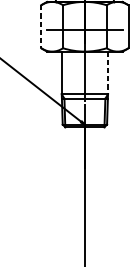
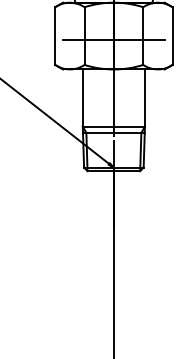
line: (41, 27) -> (55, 36), dashed -> solid
line: (107, 73) -> (144, 98), dashed -> solid

